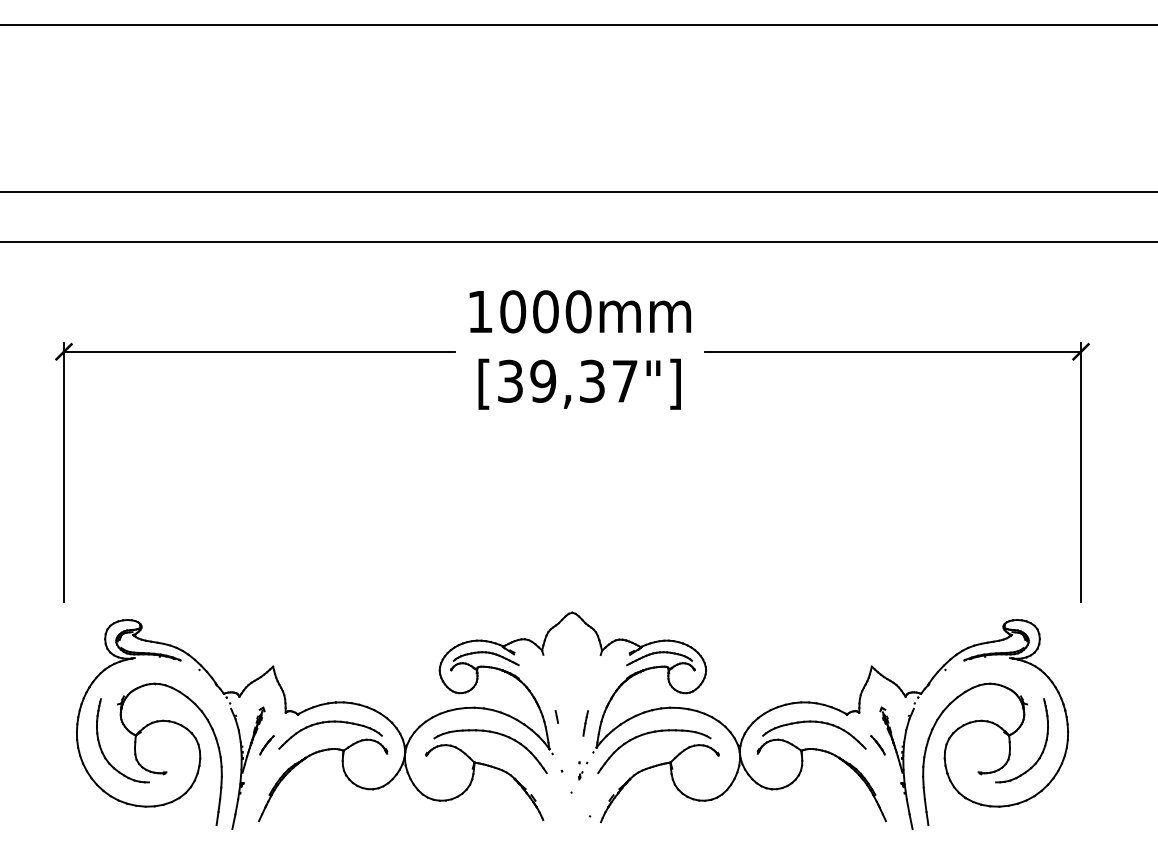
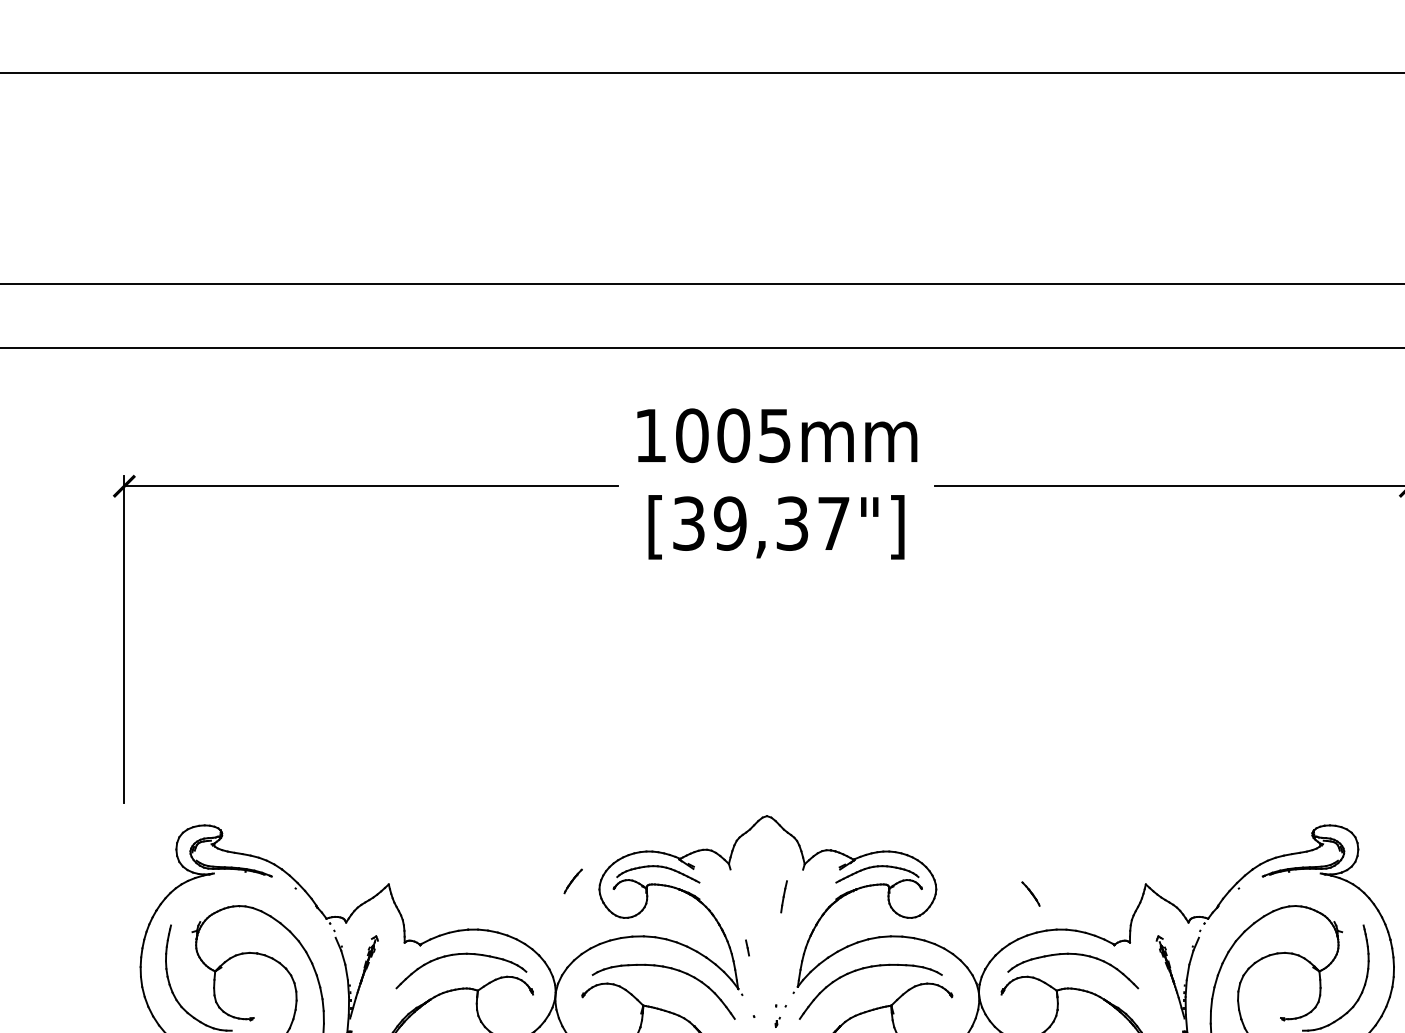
text: (578, 311) -> (774, 435), 1000mm -> 1005mm
line: (585, 723) -> (783, 896), moved
line: (266, 745) -> (572, 881), moved
line: (877, 745) -> (1030, 894), moved

